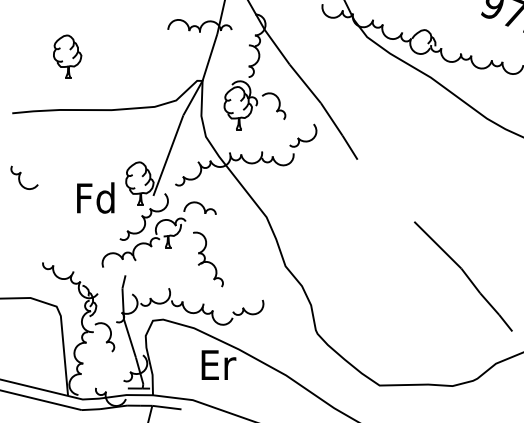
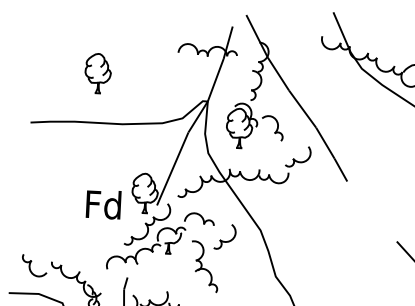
part: (67, 56) -> (98, 73), moved
part: (24, 177) -> (34, 265), moved
part: (228, 226) -> (224, 237), added

